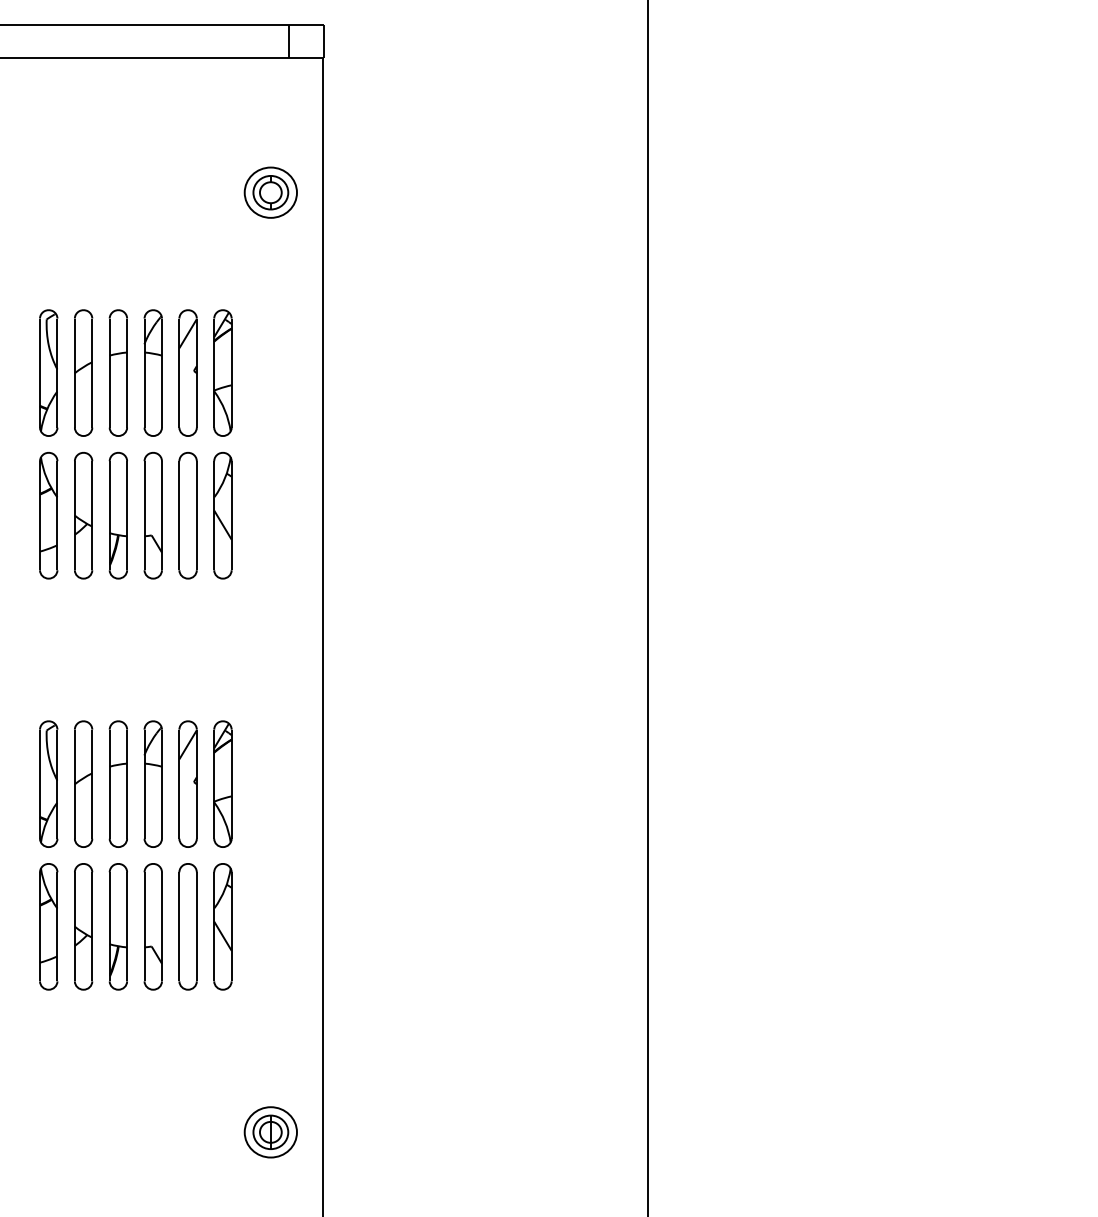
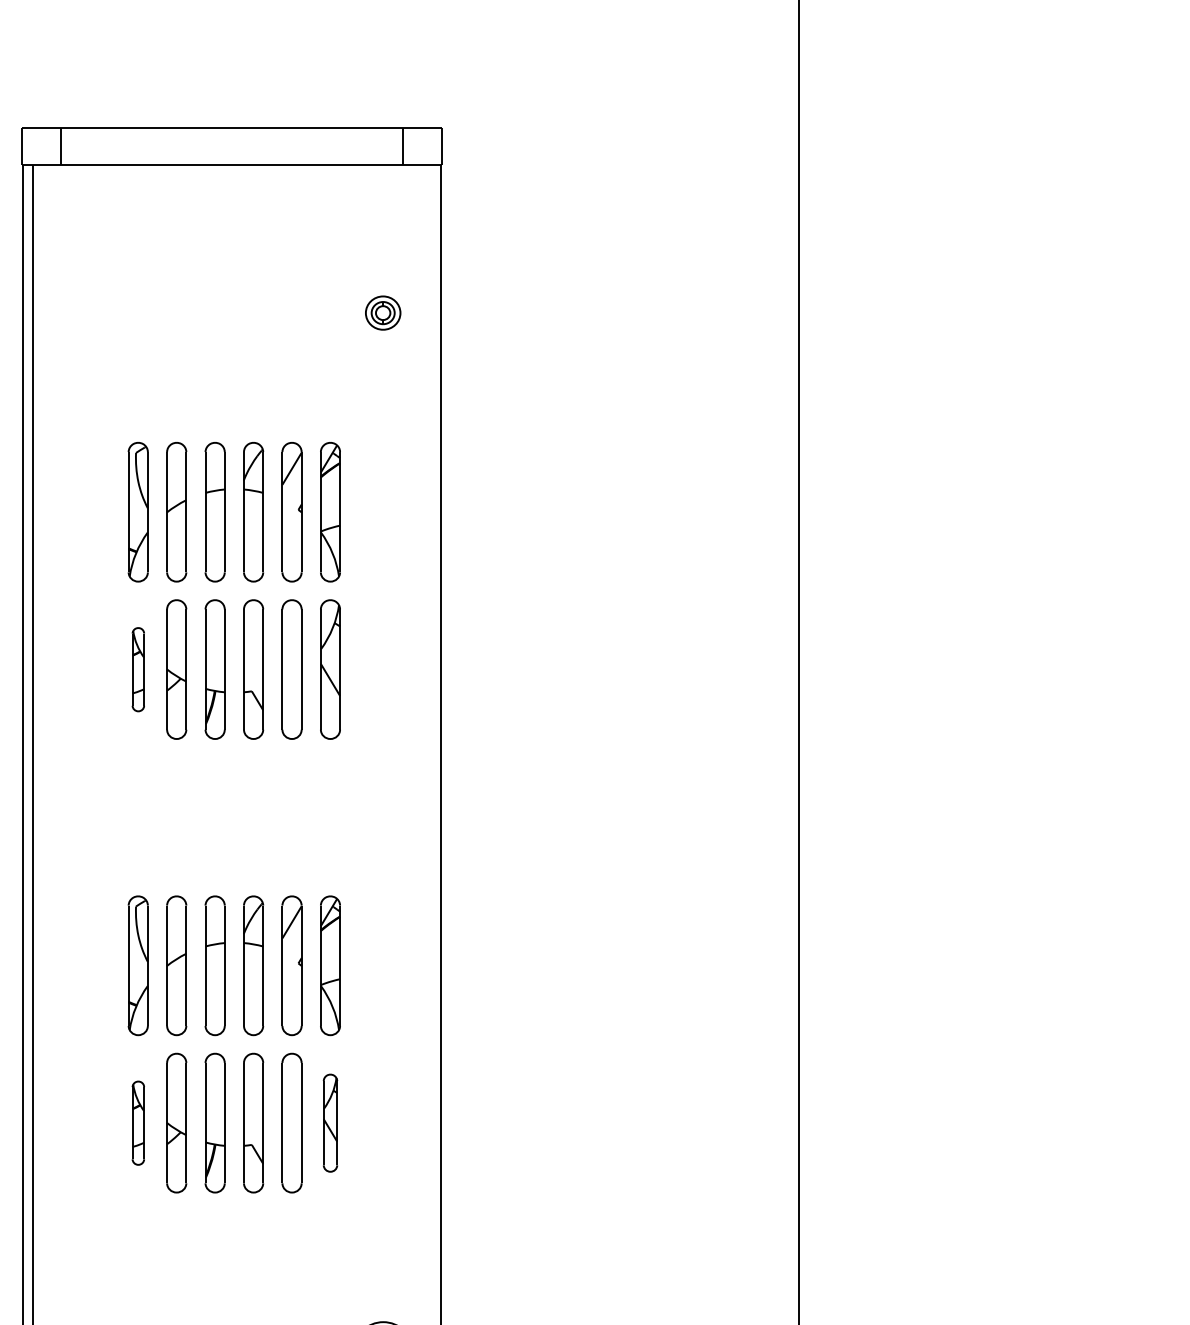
part: (270, 192) -> (382, 312), size x0.6
part: (48, 515) -> (138, 669), size x0.6
part: (48, 926) -> (138, 1122), size x0.6
part: (222, 926) -> (329, 1122), size x0.7

